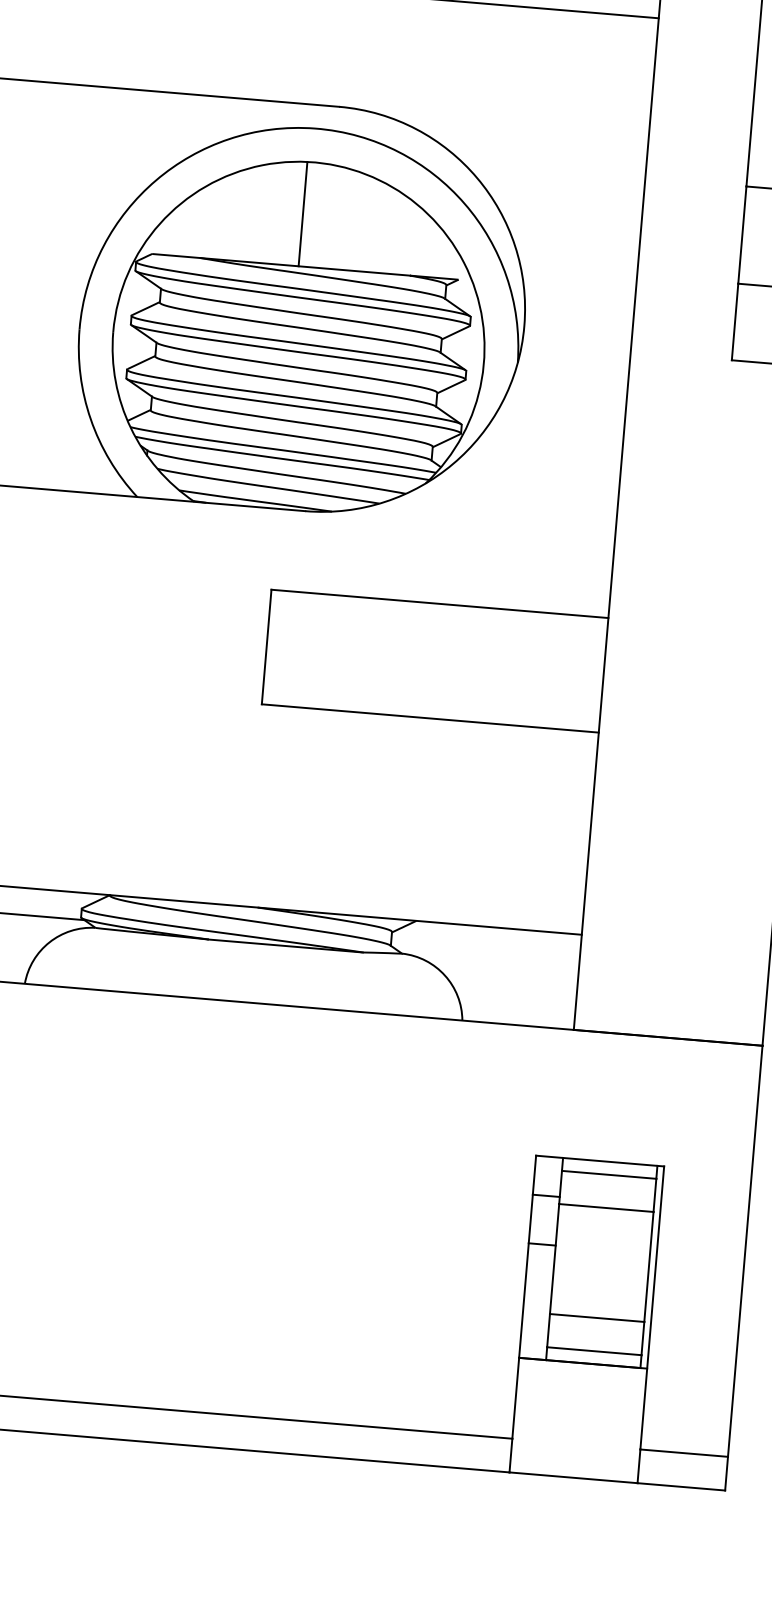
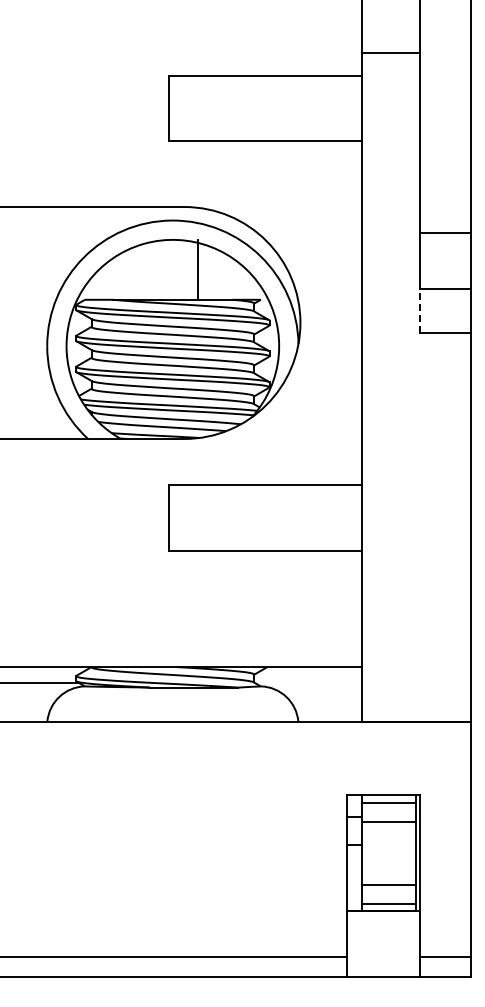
line: (303, 213) -> (198, 269), moved
line: (735, 321) -> (420, 310), solid -> dashed

